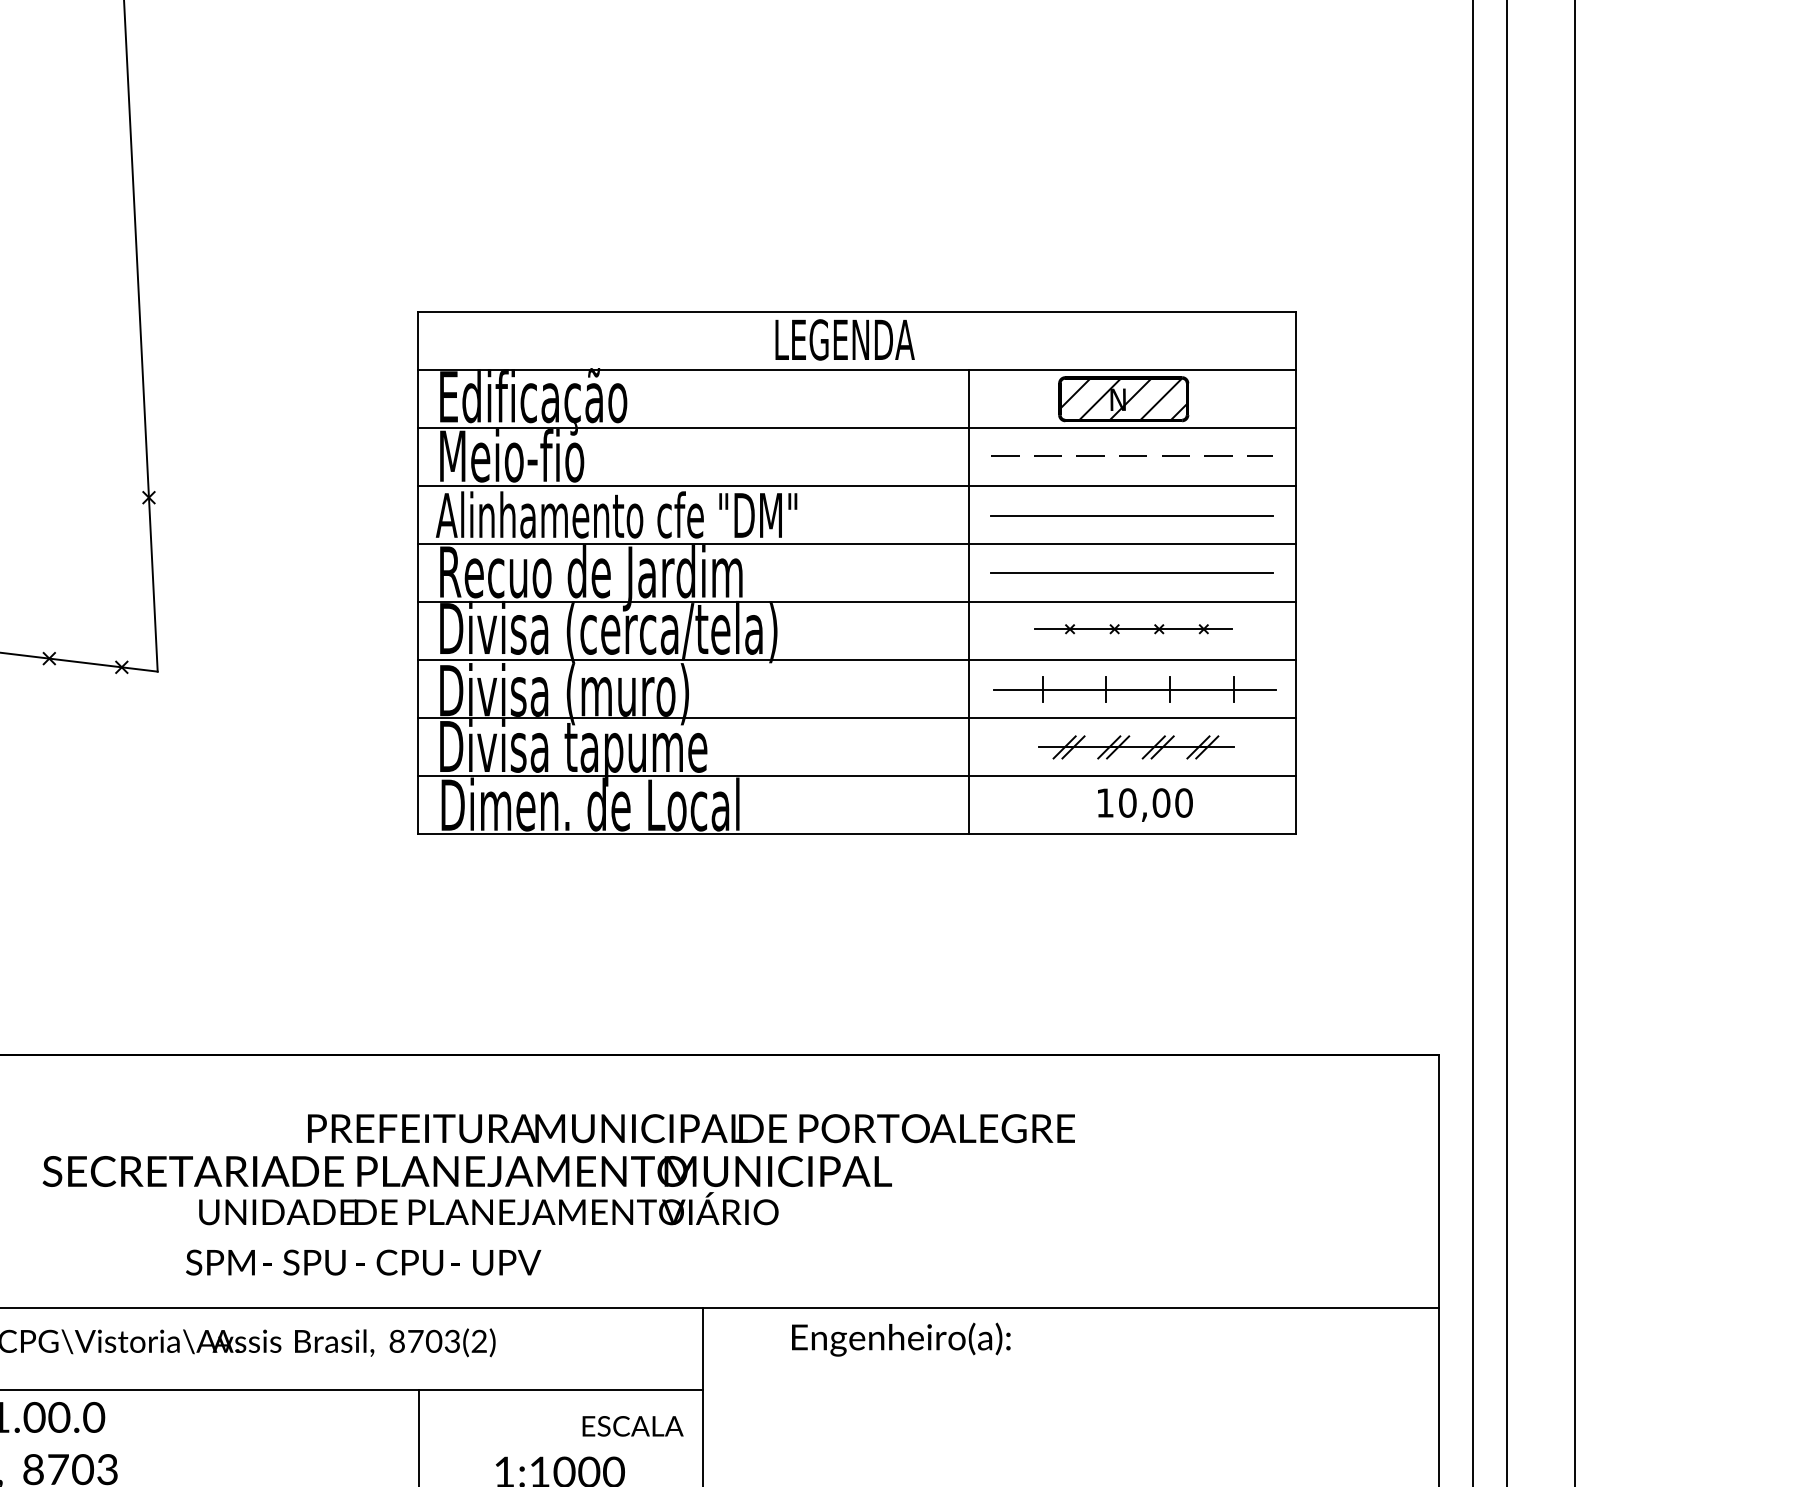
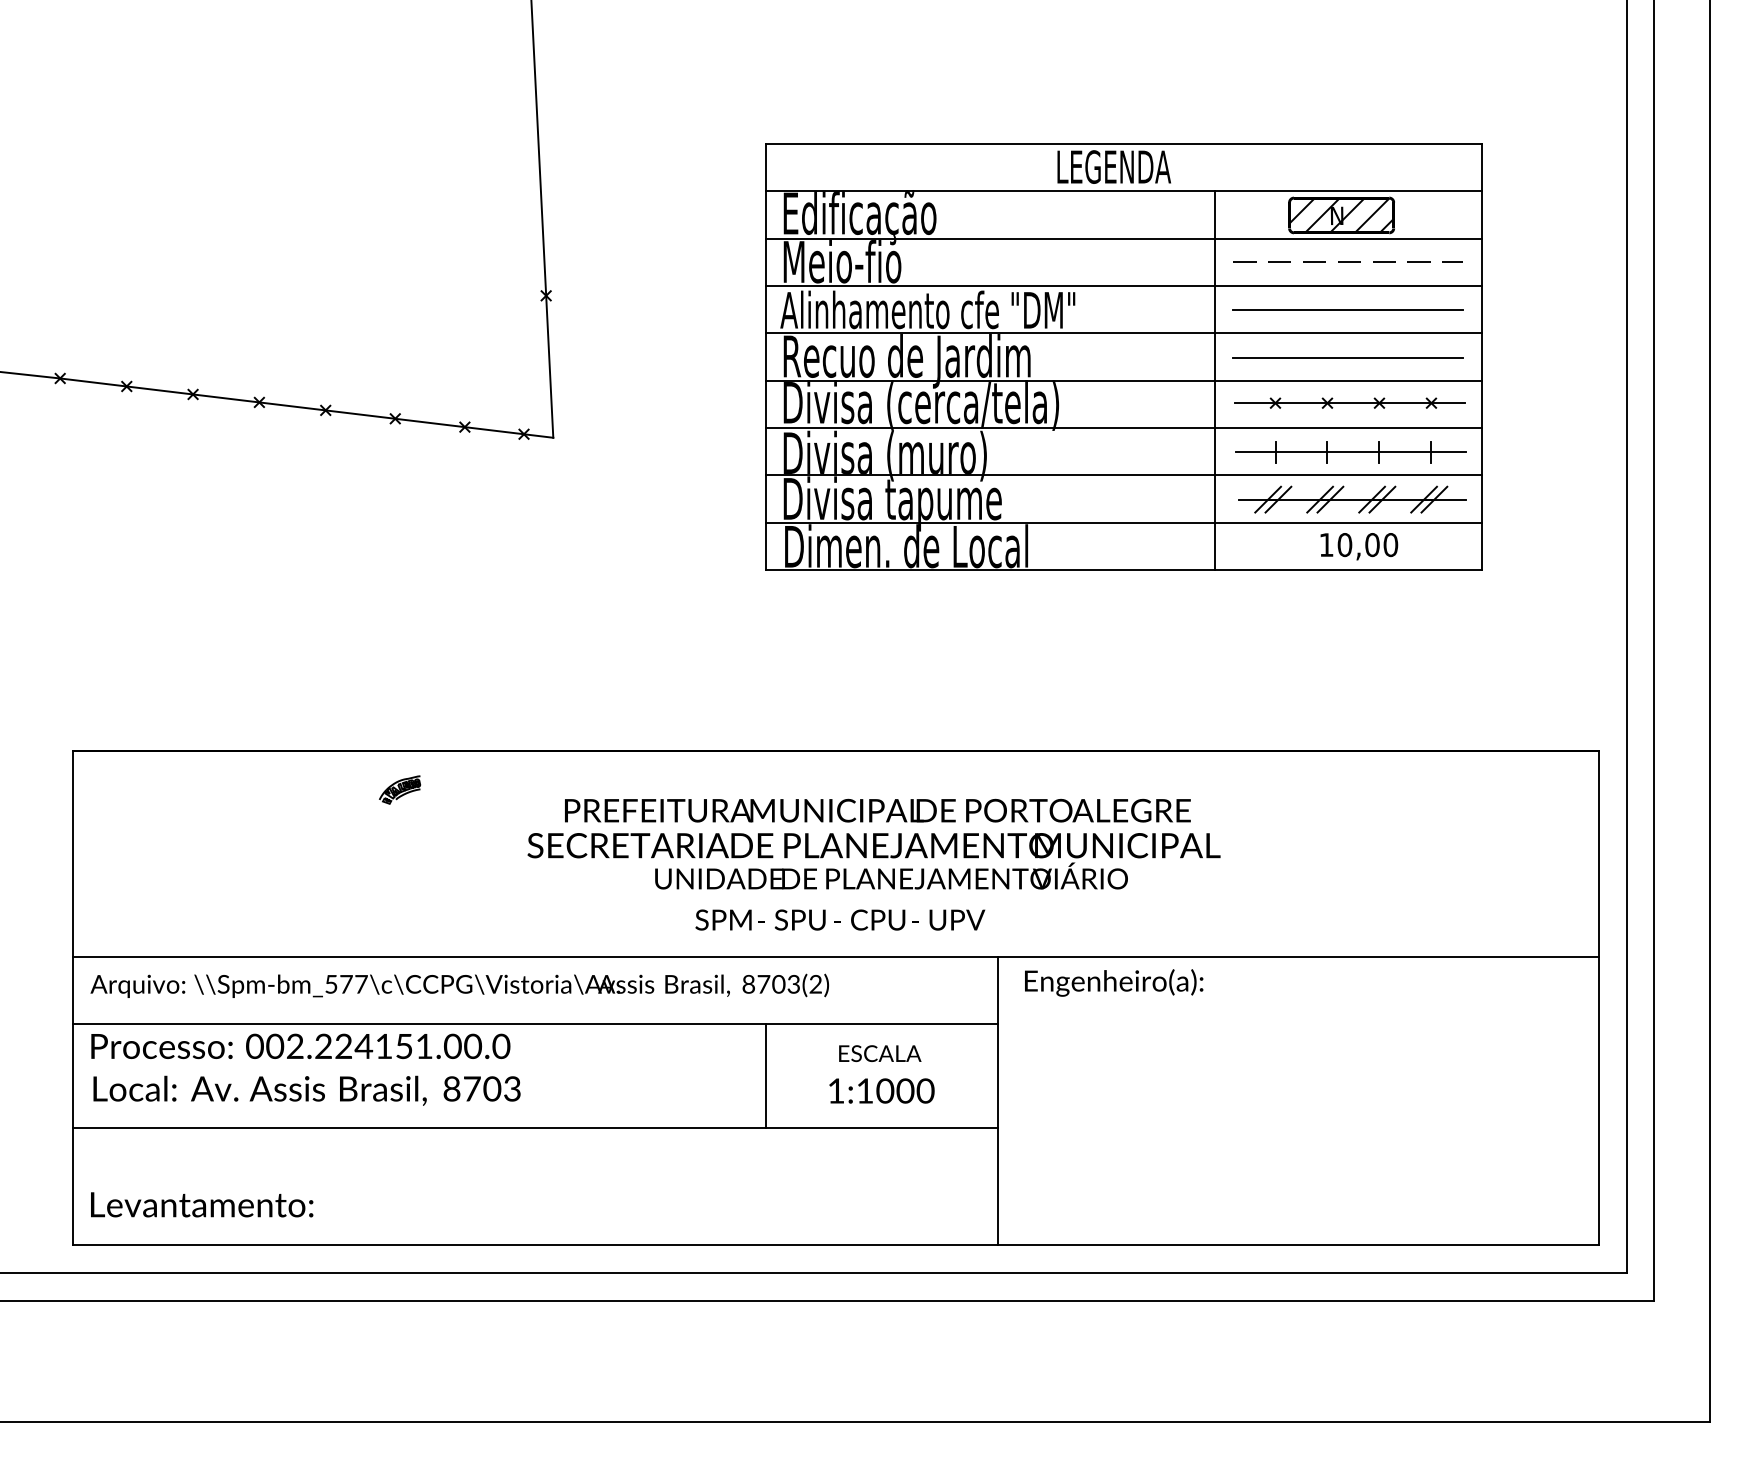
part: (1133, 628) -> (1349, 402), size x1.43
part: (1137, 747) -> (1352, 499), size x1.43
text: (690, 1128) -> (877, 810), moved
text: (466, 1190) -> (873, 861), moved
text: (363, 1261) -> (840, 919), moved
text: (901, 1339) -> (1114, 982), moved
text: (633, 1426) -> (880, 1053), moved

